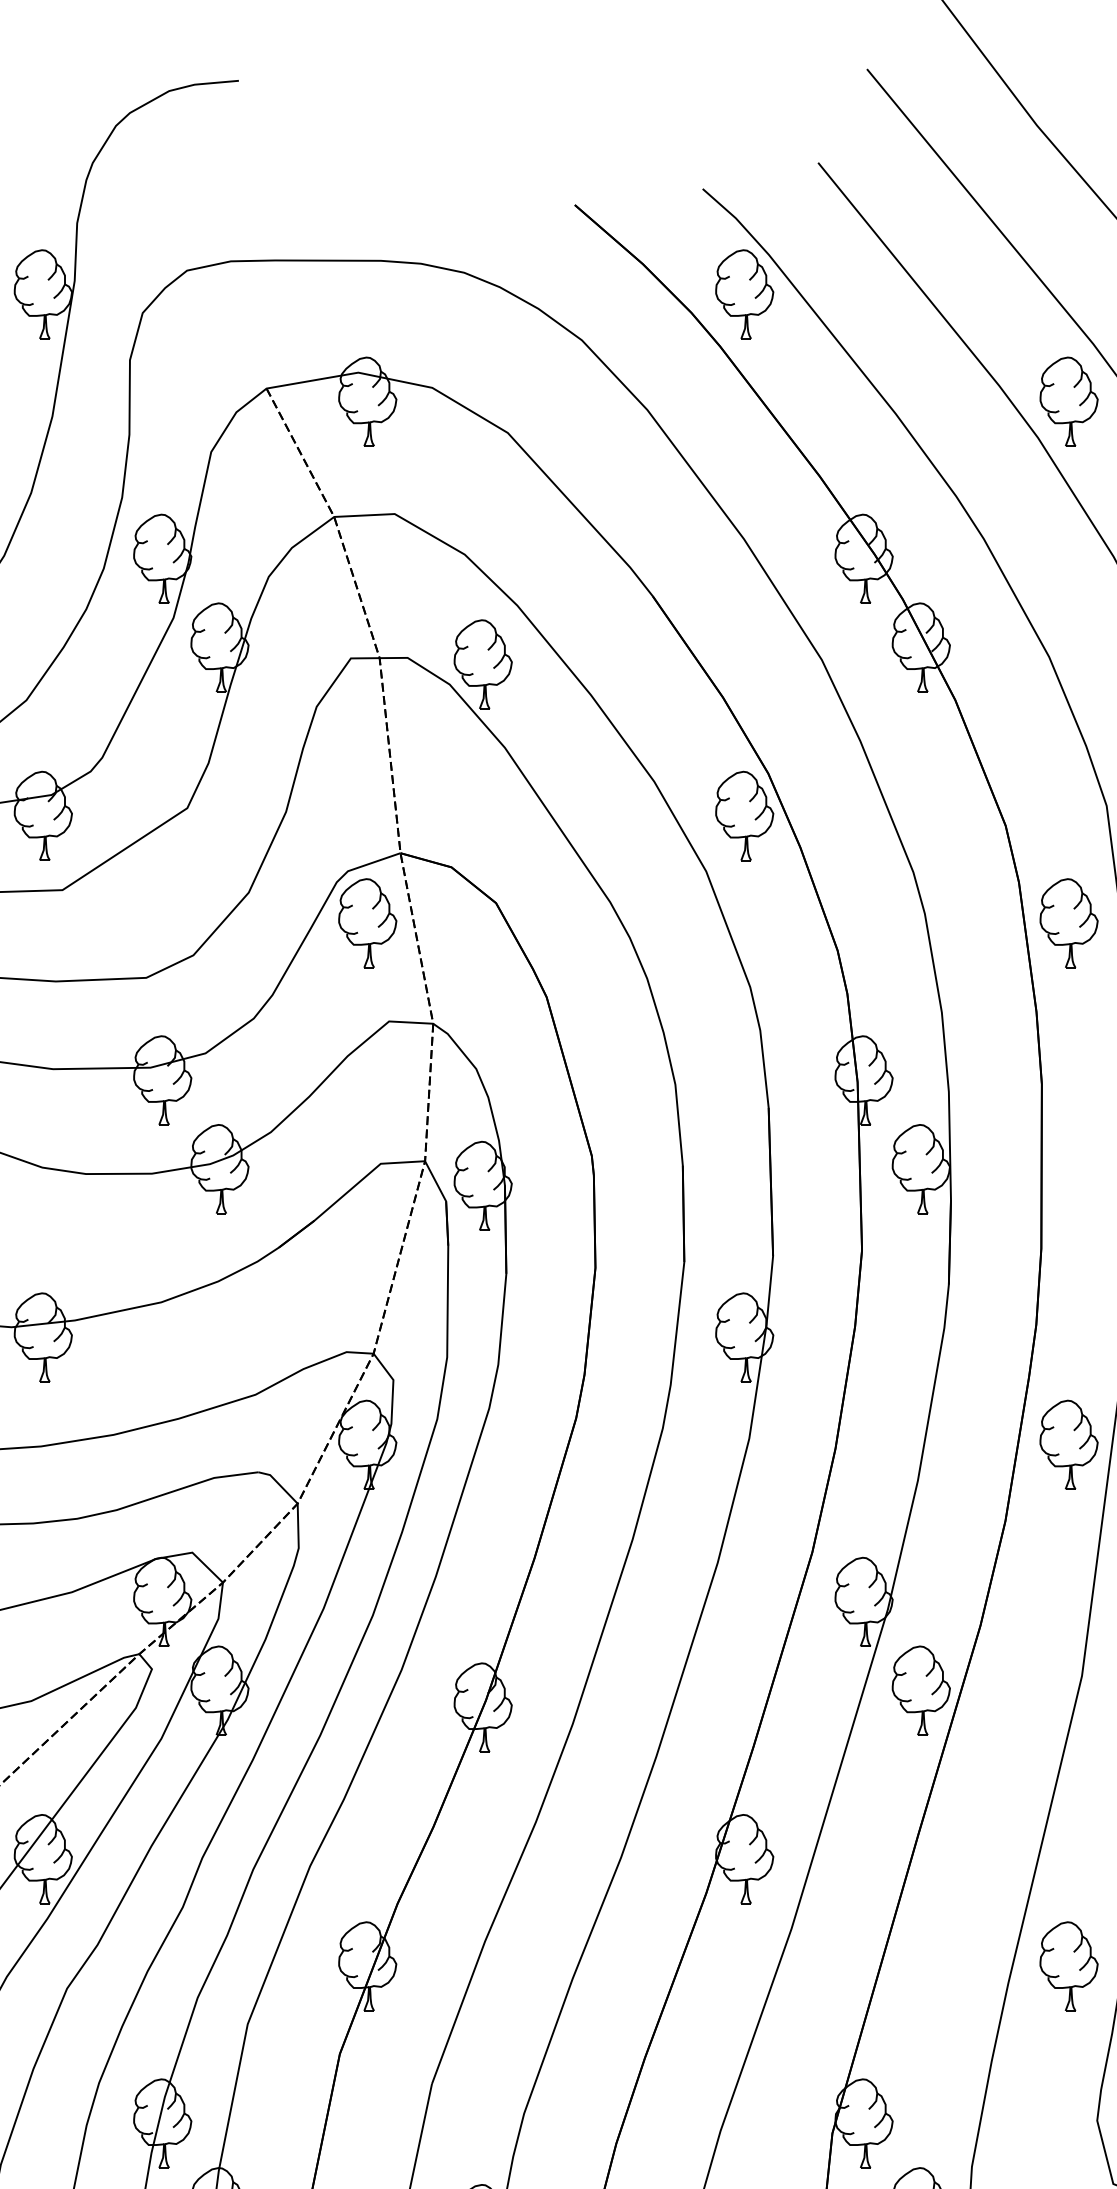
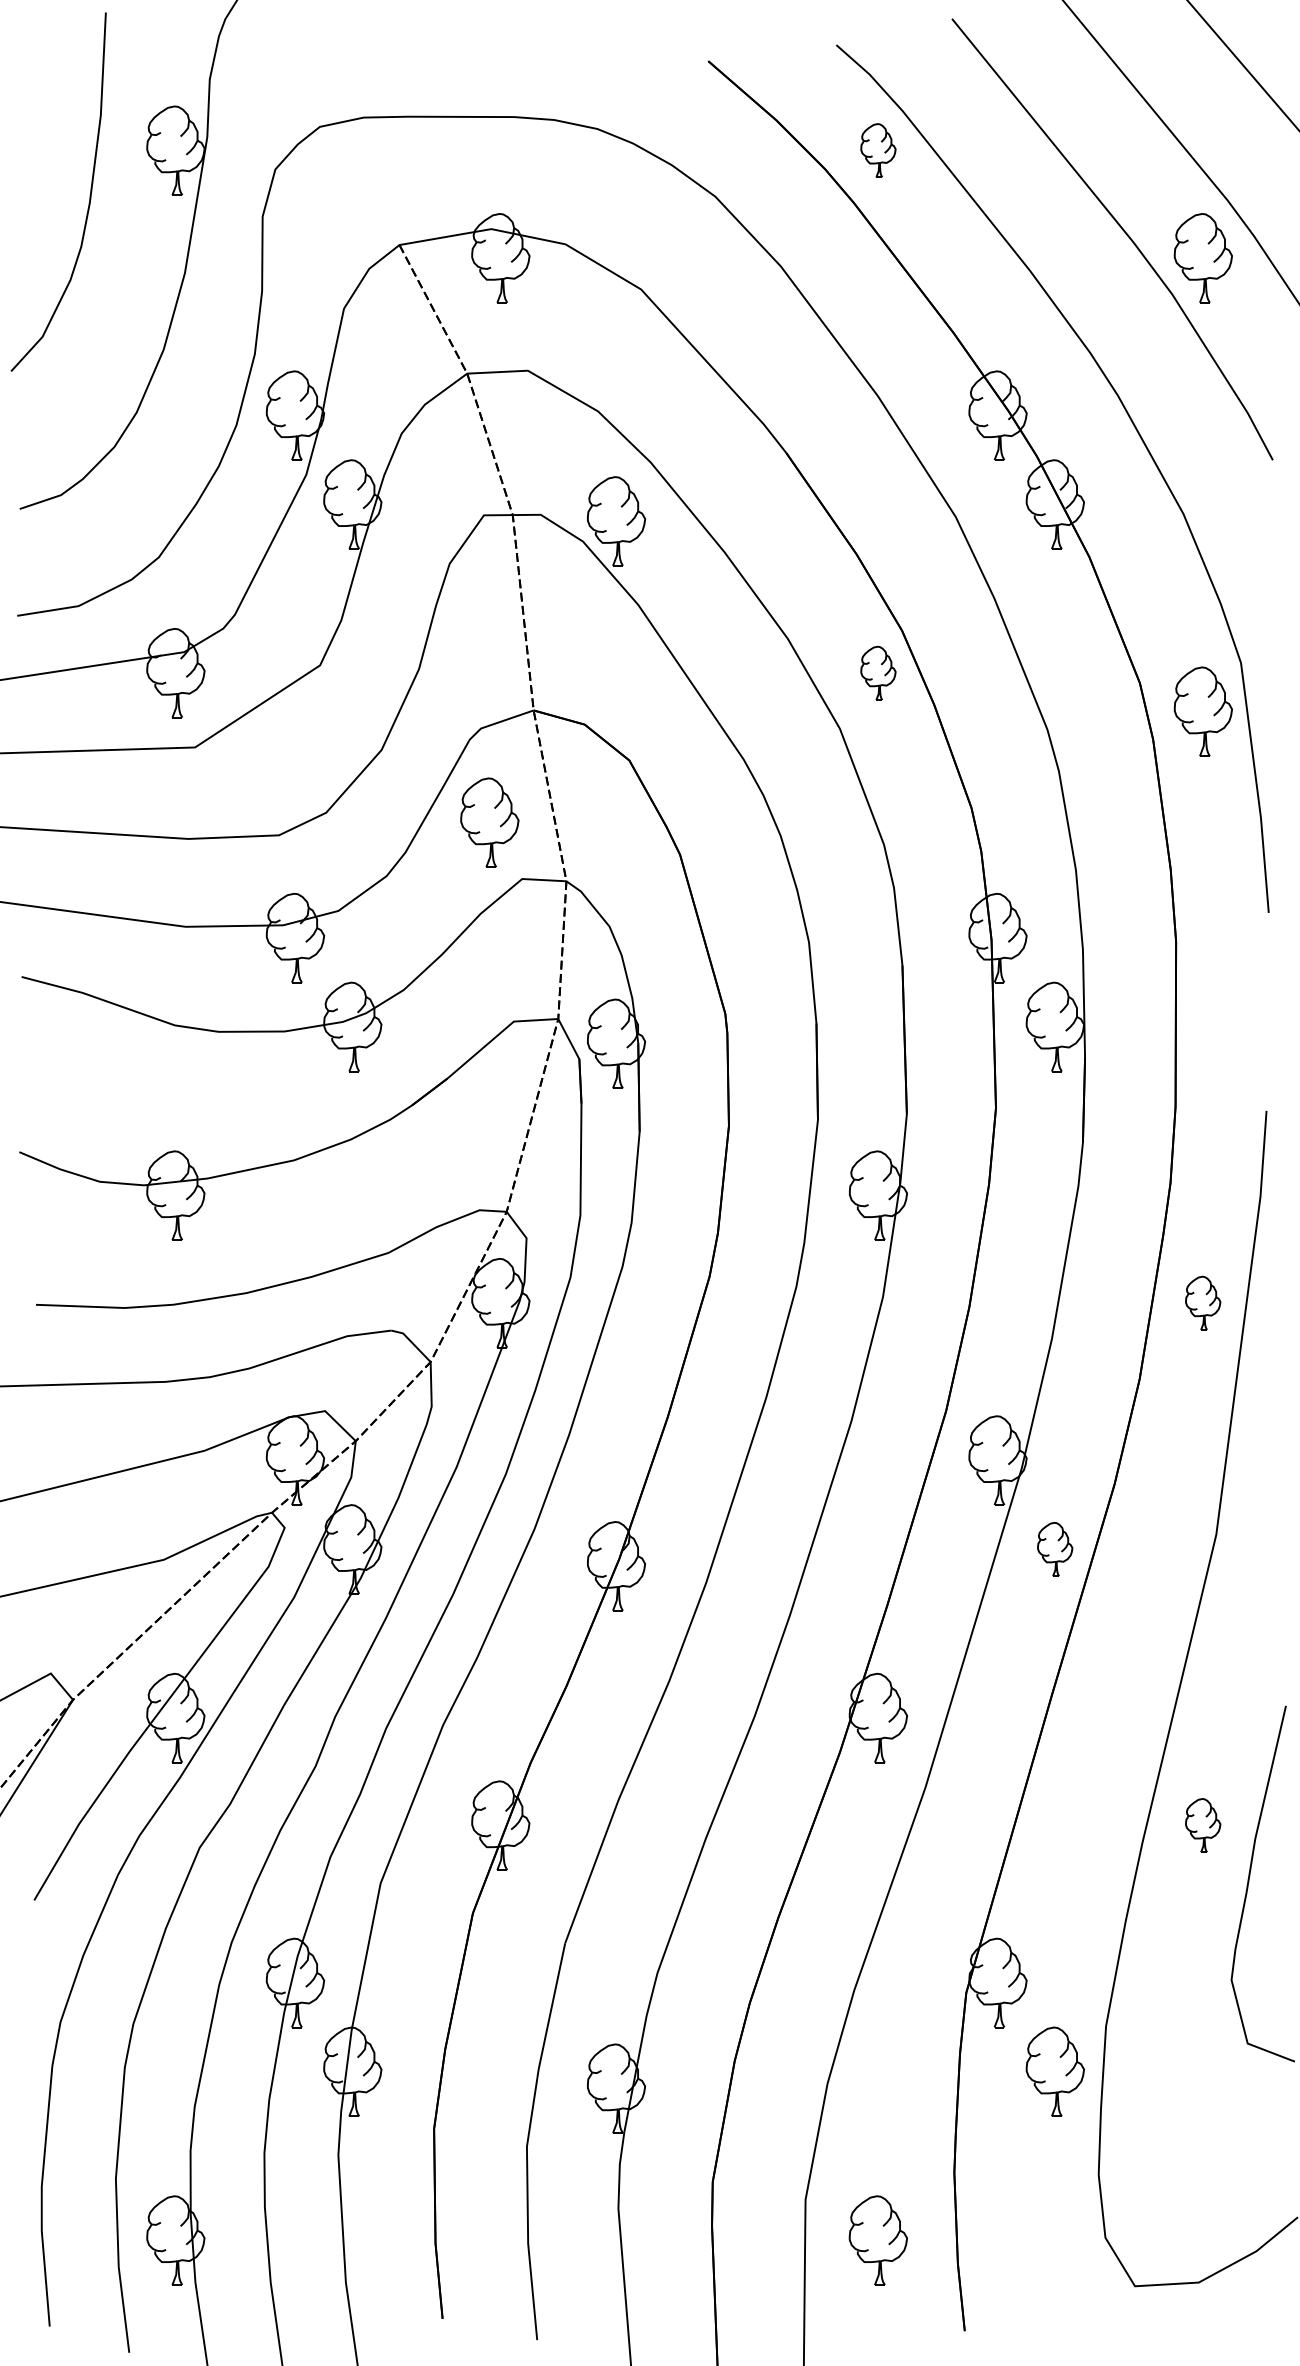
part: (744, 294) -> (878, 150), size x0.6
part: (744, 816) -> (878, 673), size x0.6
part: (367, 923) -> (489, 822), moved
part: (1068, 923) -> (1202, 711), moved
part: (1068, 1445) -> (1202, 1303), size x0.6
part: (920, 1690) -> (1054, 1549), size x0.6
part: (1068, 1966) -> (1202, 1825), size x0.6

